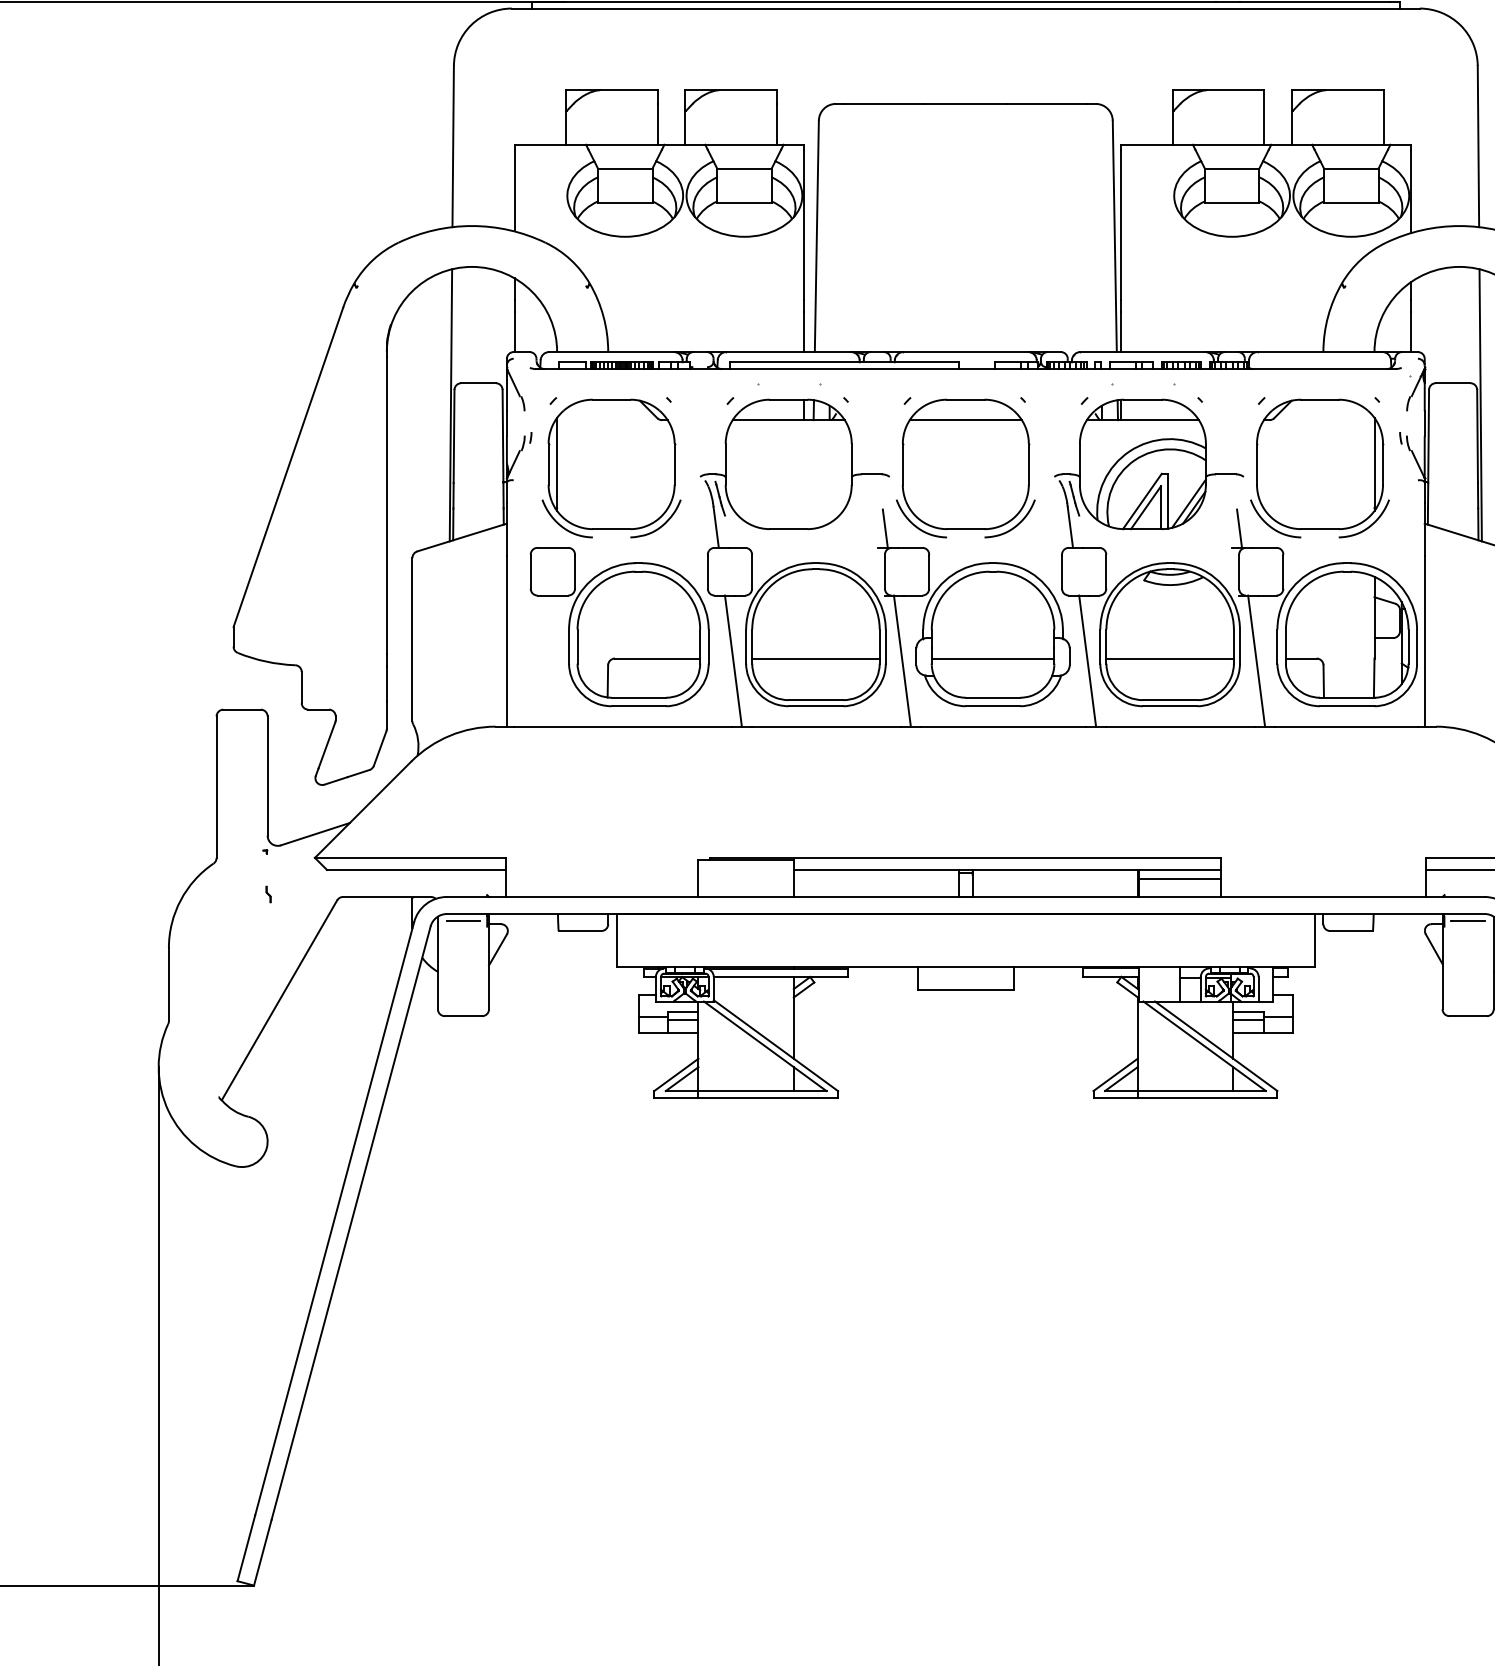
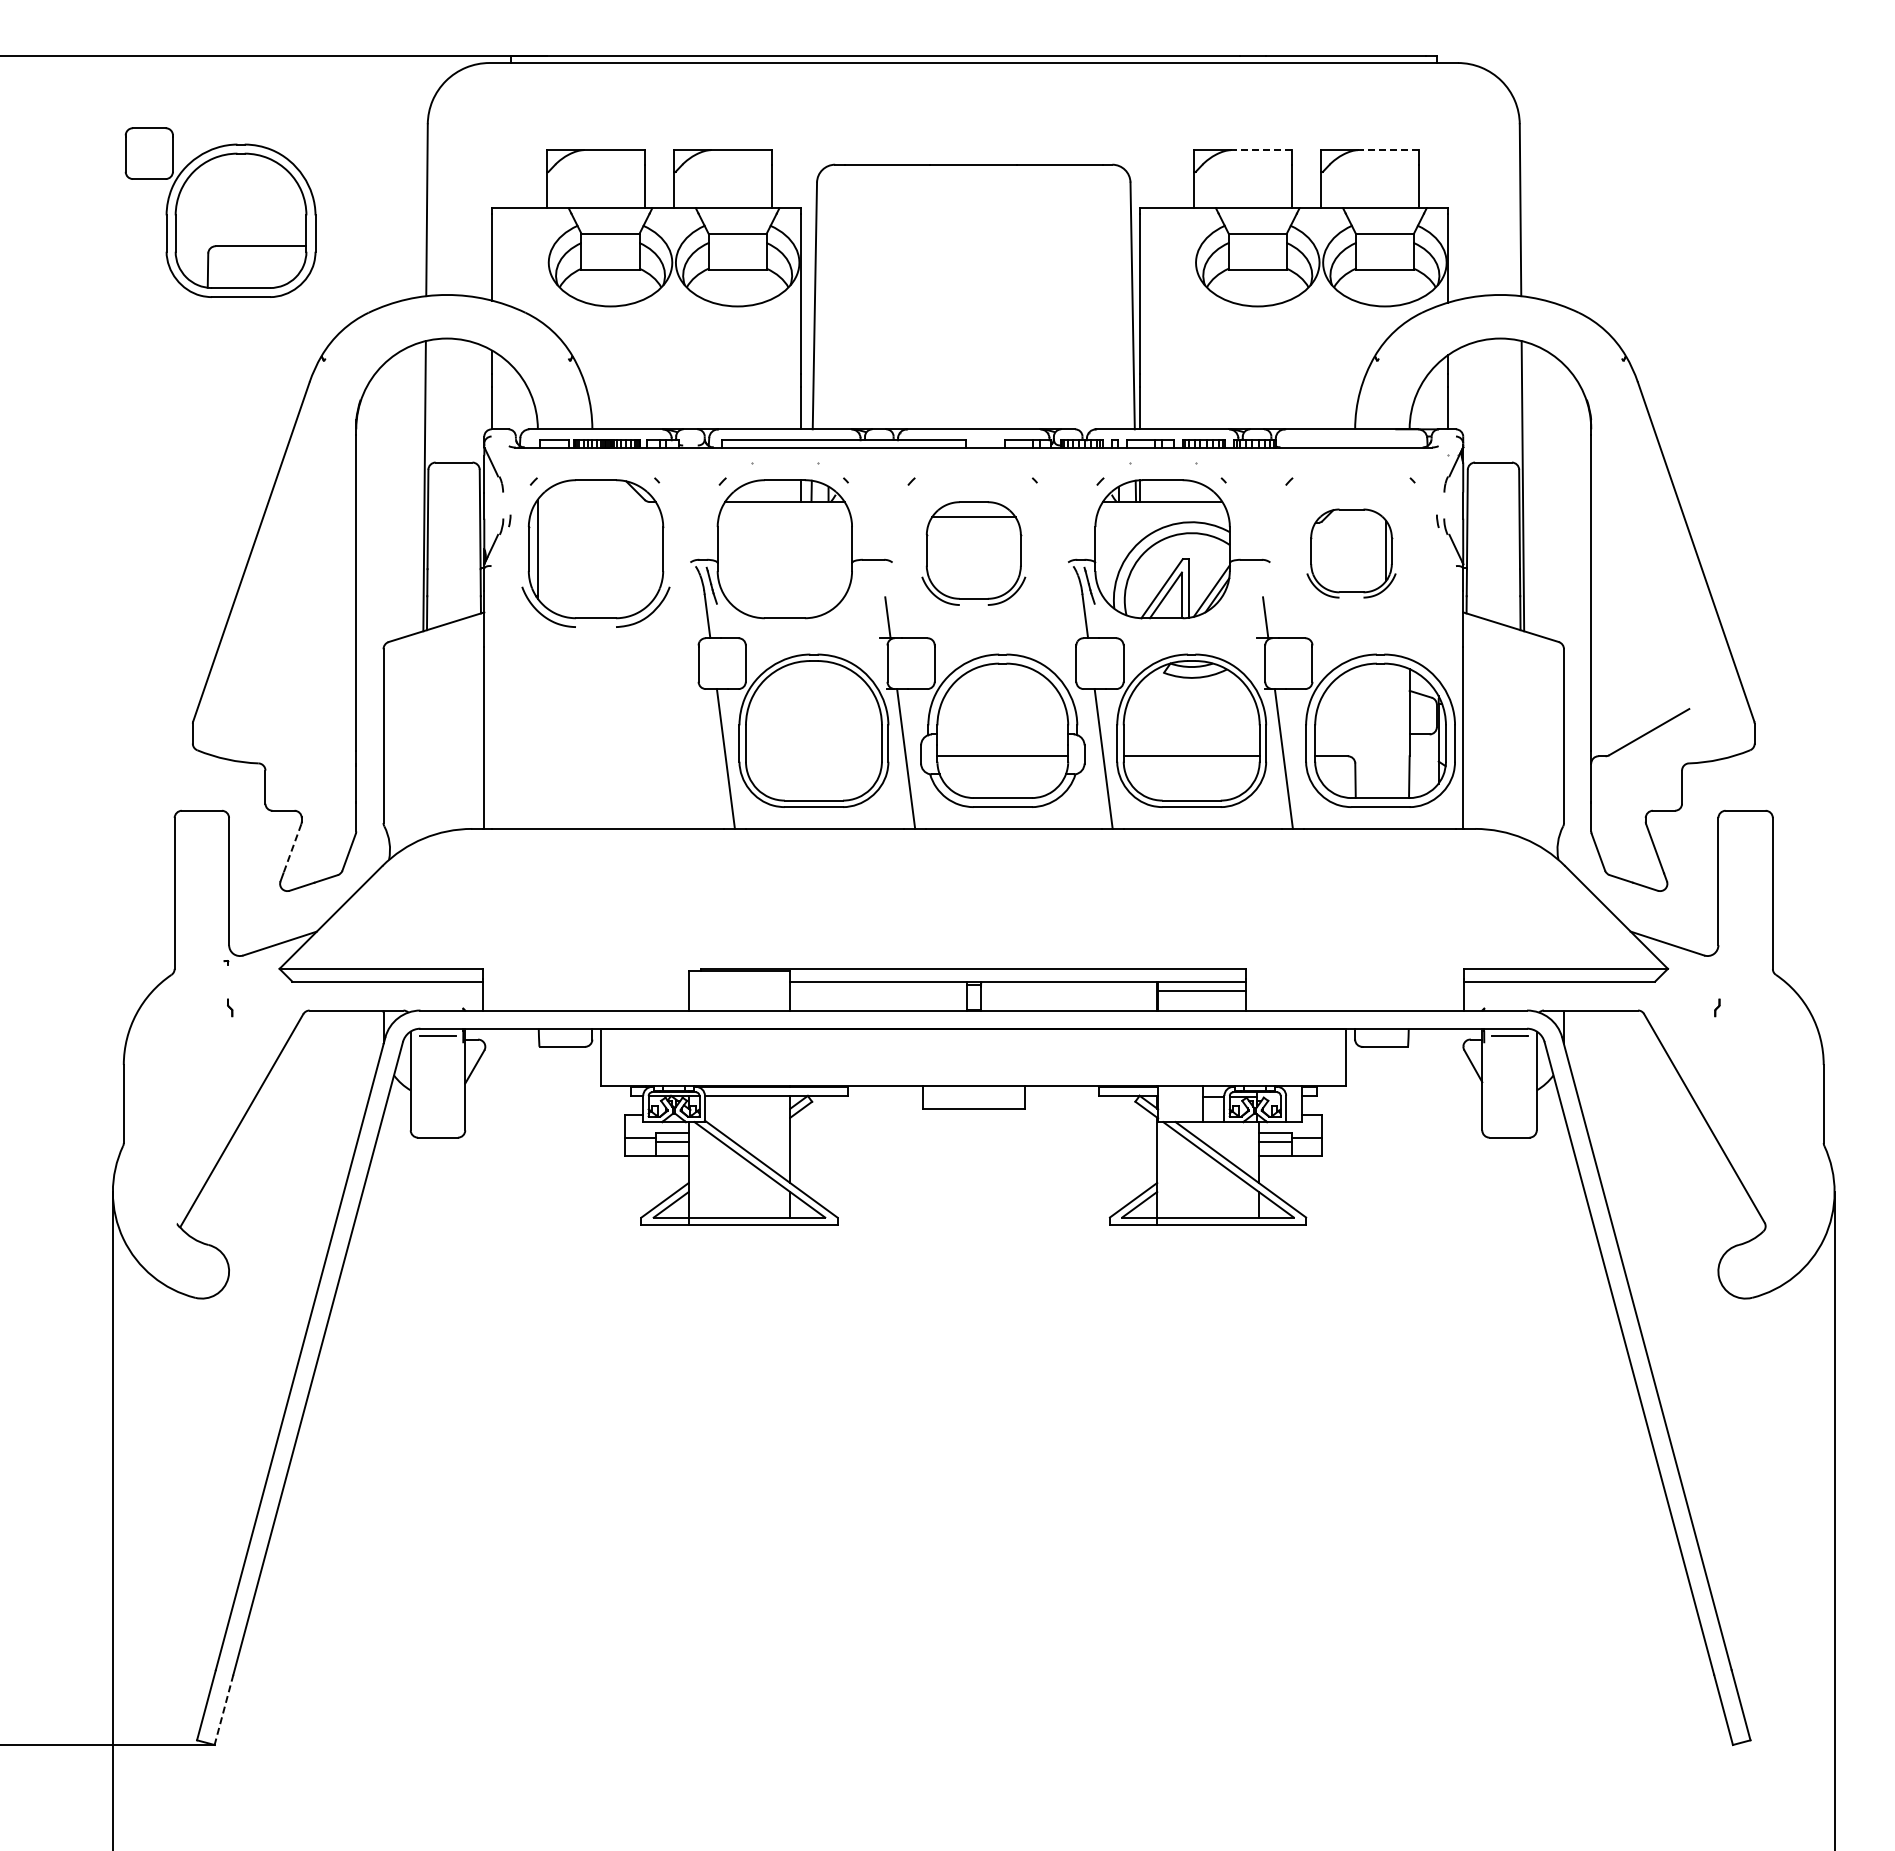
line: (1235, 90) -> (1261, 150), solid -> dashed
line: (1354, 90) -> (1388, 150), solid -> dashed
part: (965, 468) -> (973, 553), size x0.7
part: (1319, 468) -> (1351, 553), size x0.6
part: (619, 626) -> (220, 212), moved
line: (815, 658) -> (813, 756), removed
line: (327, 745) -> (292, 849), solid -> dashed
line: (262, 1553) -> (223, 1710), solid -> dashed

